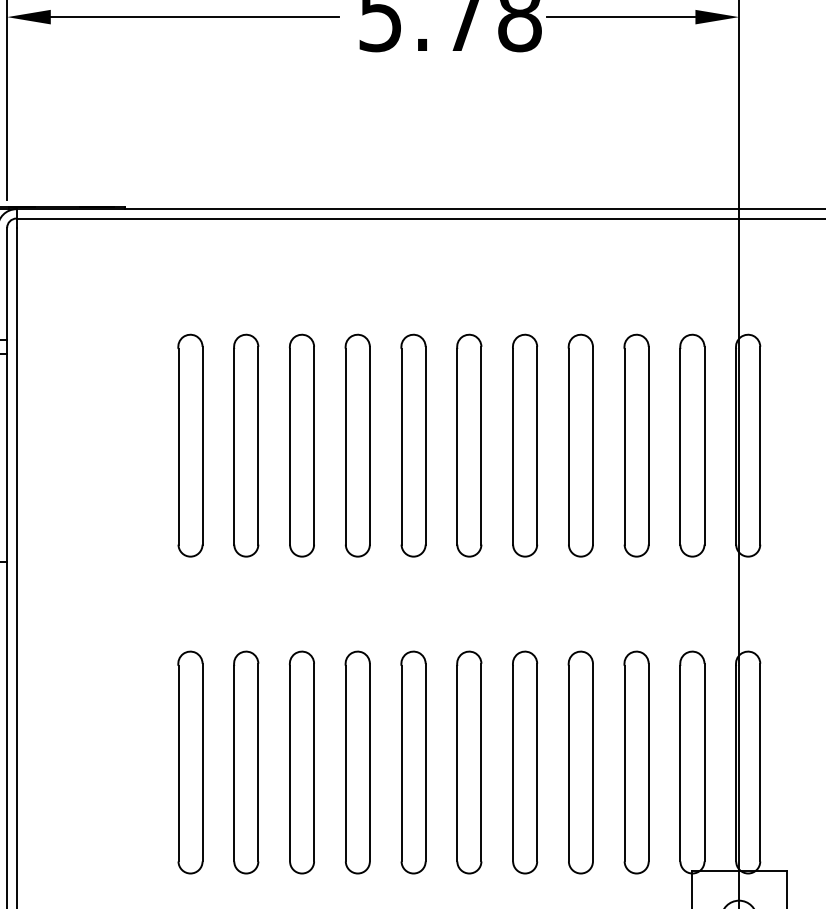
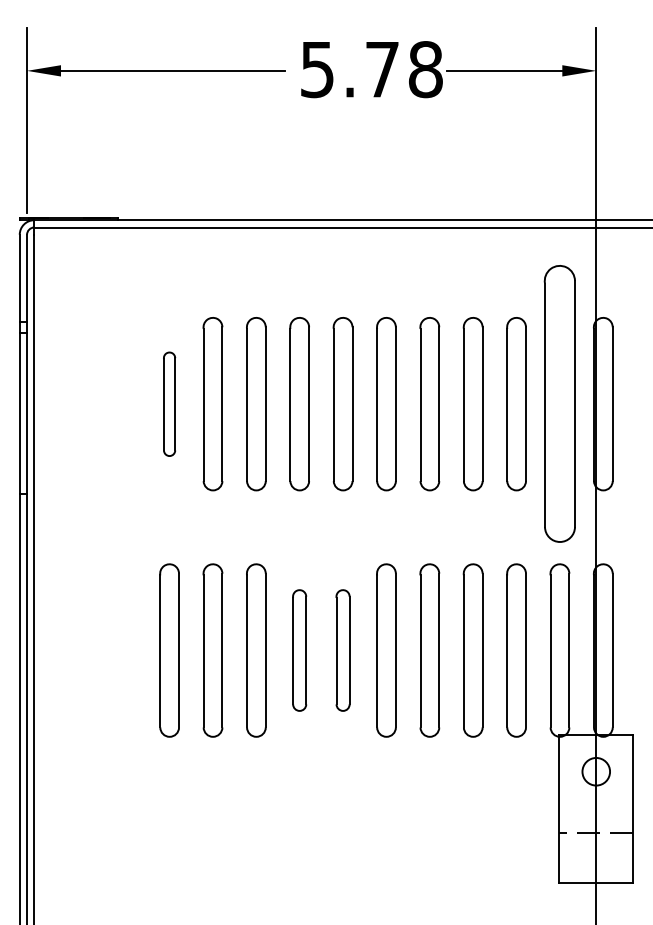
part: (190, 446) -> (169, 404), size x0.6
part: (691, 446) -> (559, 404), size x1.6
part: (357, 762) -> (299, 650), size x0.7
part: (412, 762) -> (342, 650), size x0.7

